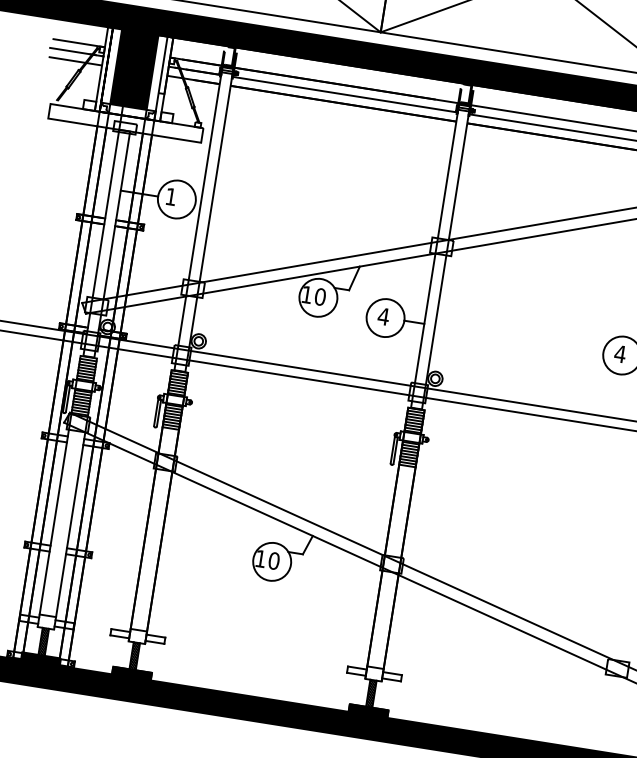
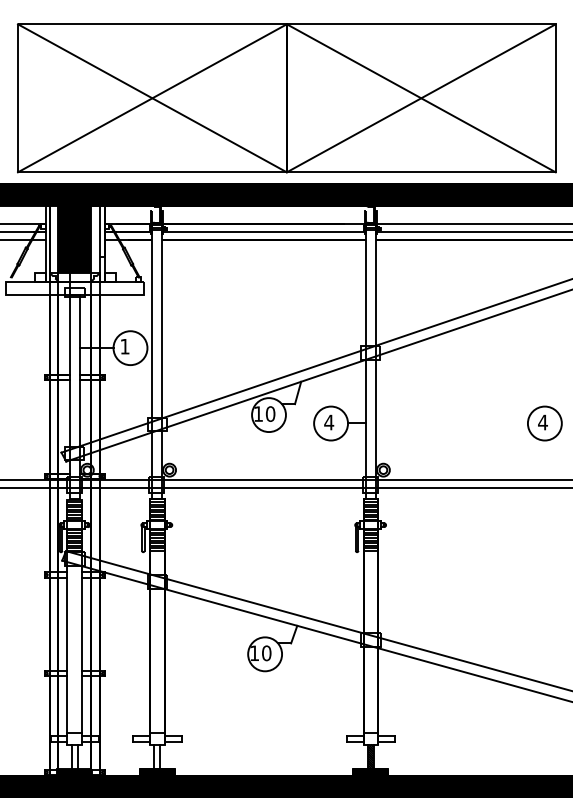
hatch: (43, 641) -> (74, 756), removed
hatch: (134, 655) -> (156, 756), removed

